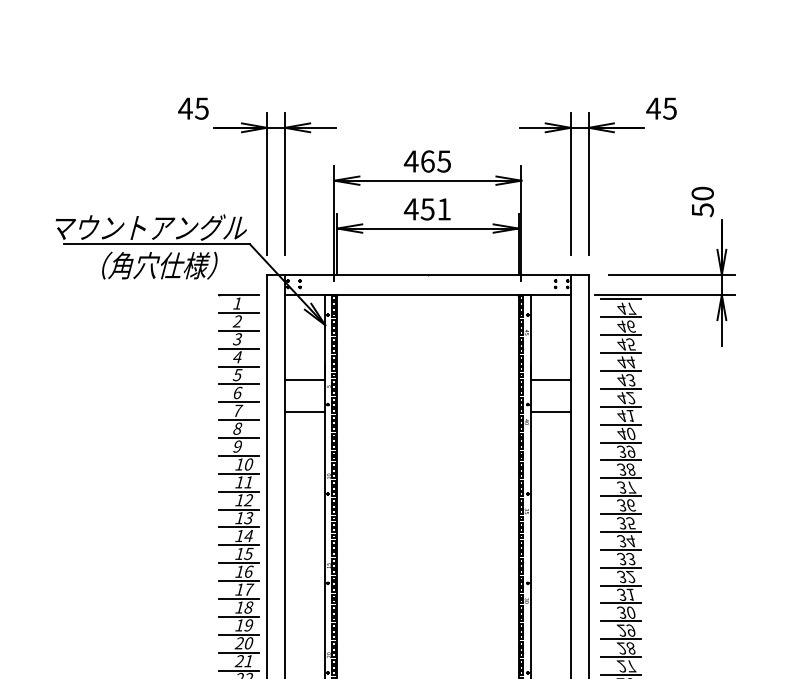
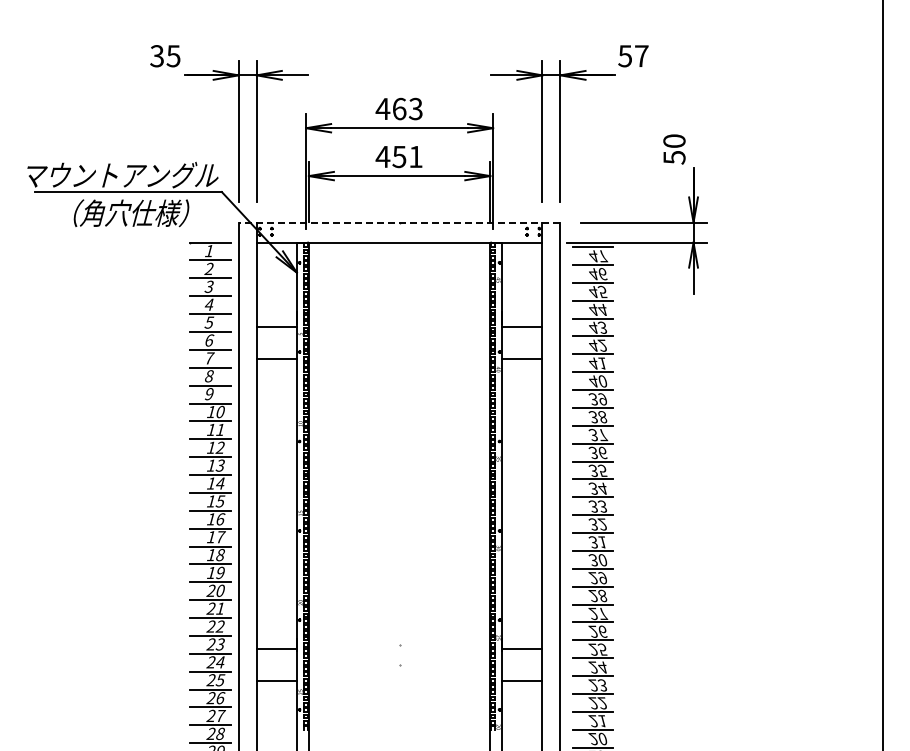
text: (184, 108) -> (156, 56), 45 -> 35
text: (660, 108) -> (632, 56), 45 -> 57
text: (443, 160) -> (415, 108), 465 -> 463
line: (427, 274) -> (399, 222), solid -> dashed

